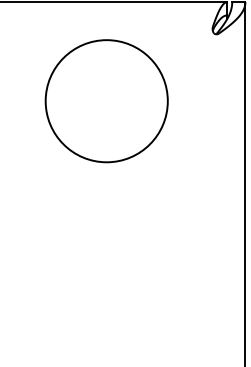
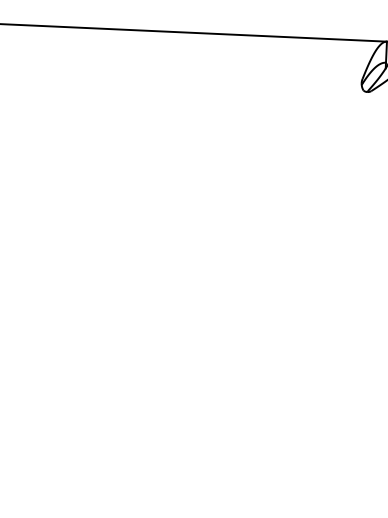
circle: (106, 101) -> (187, 191), removed

